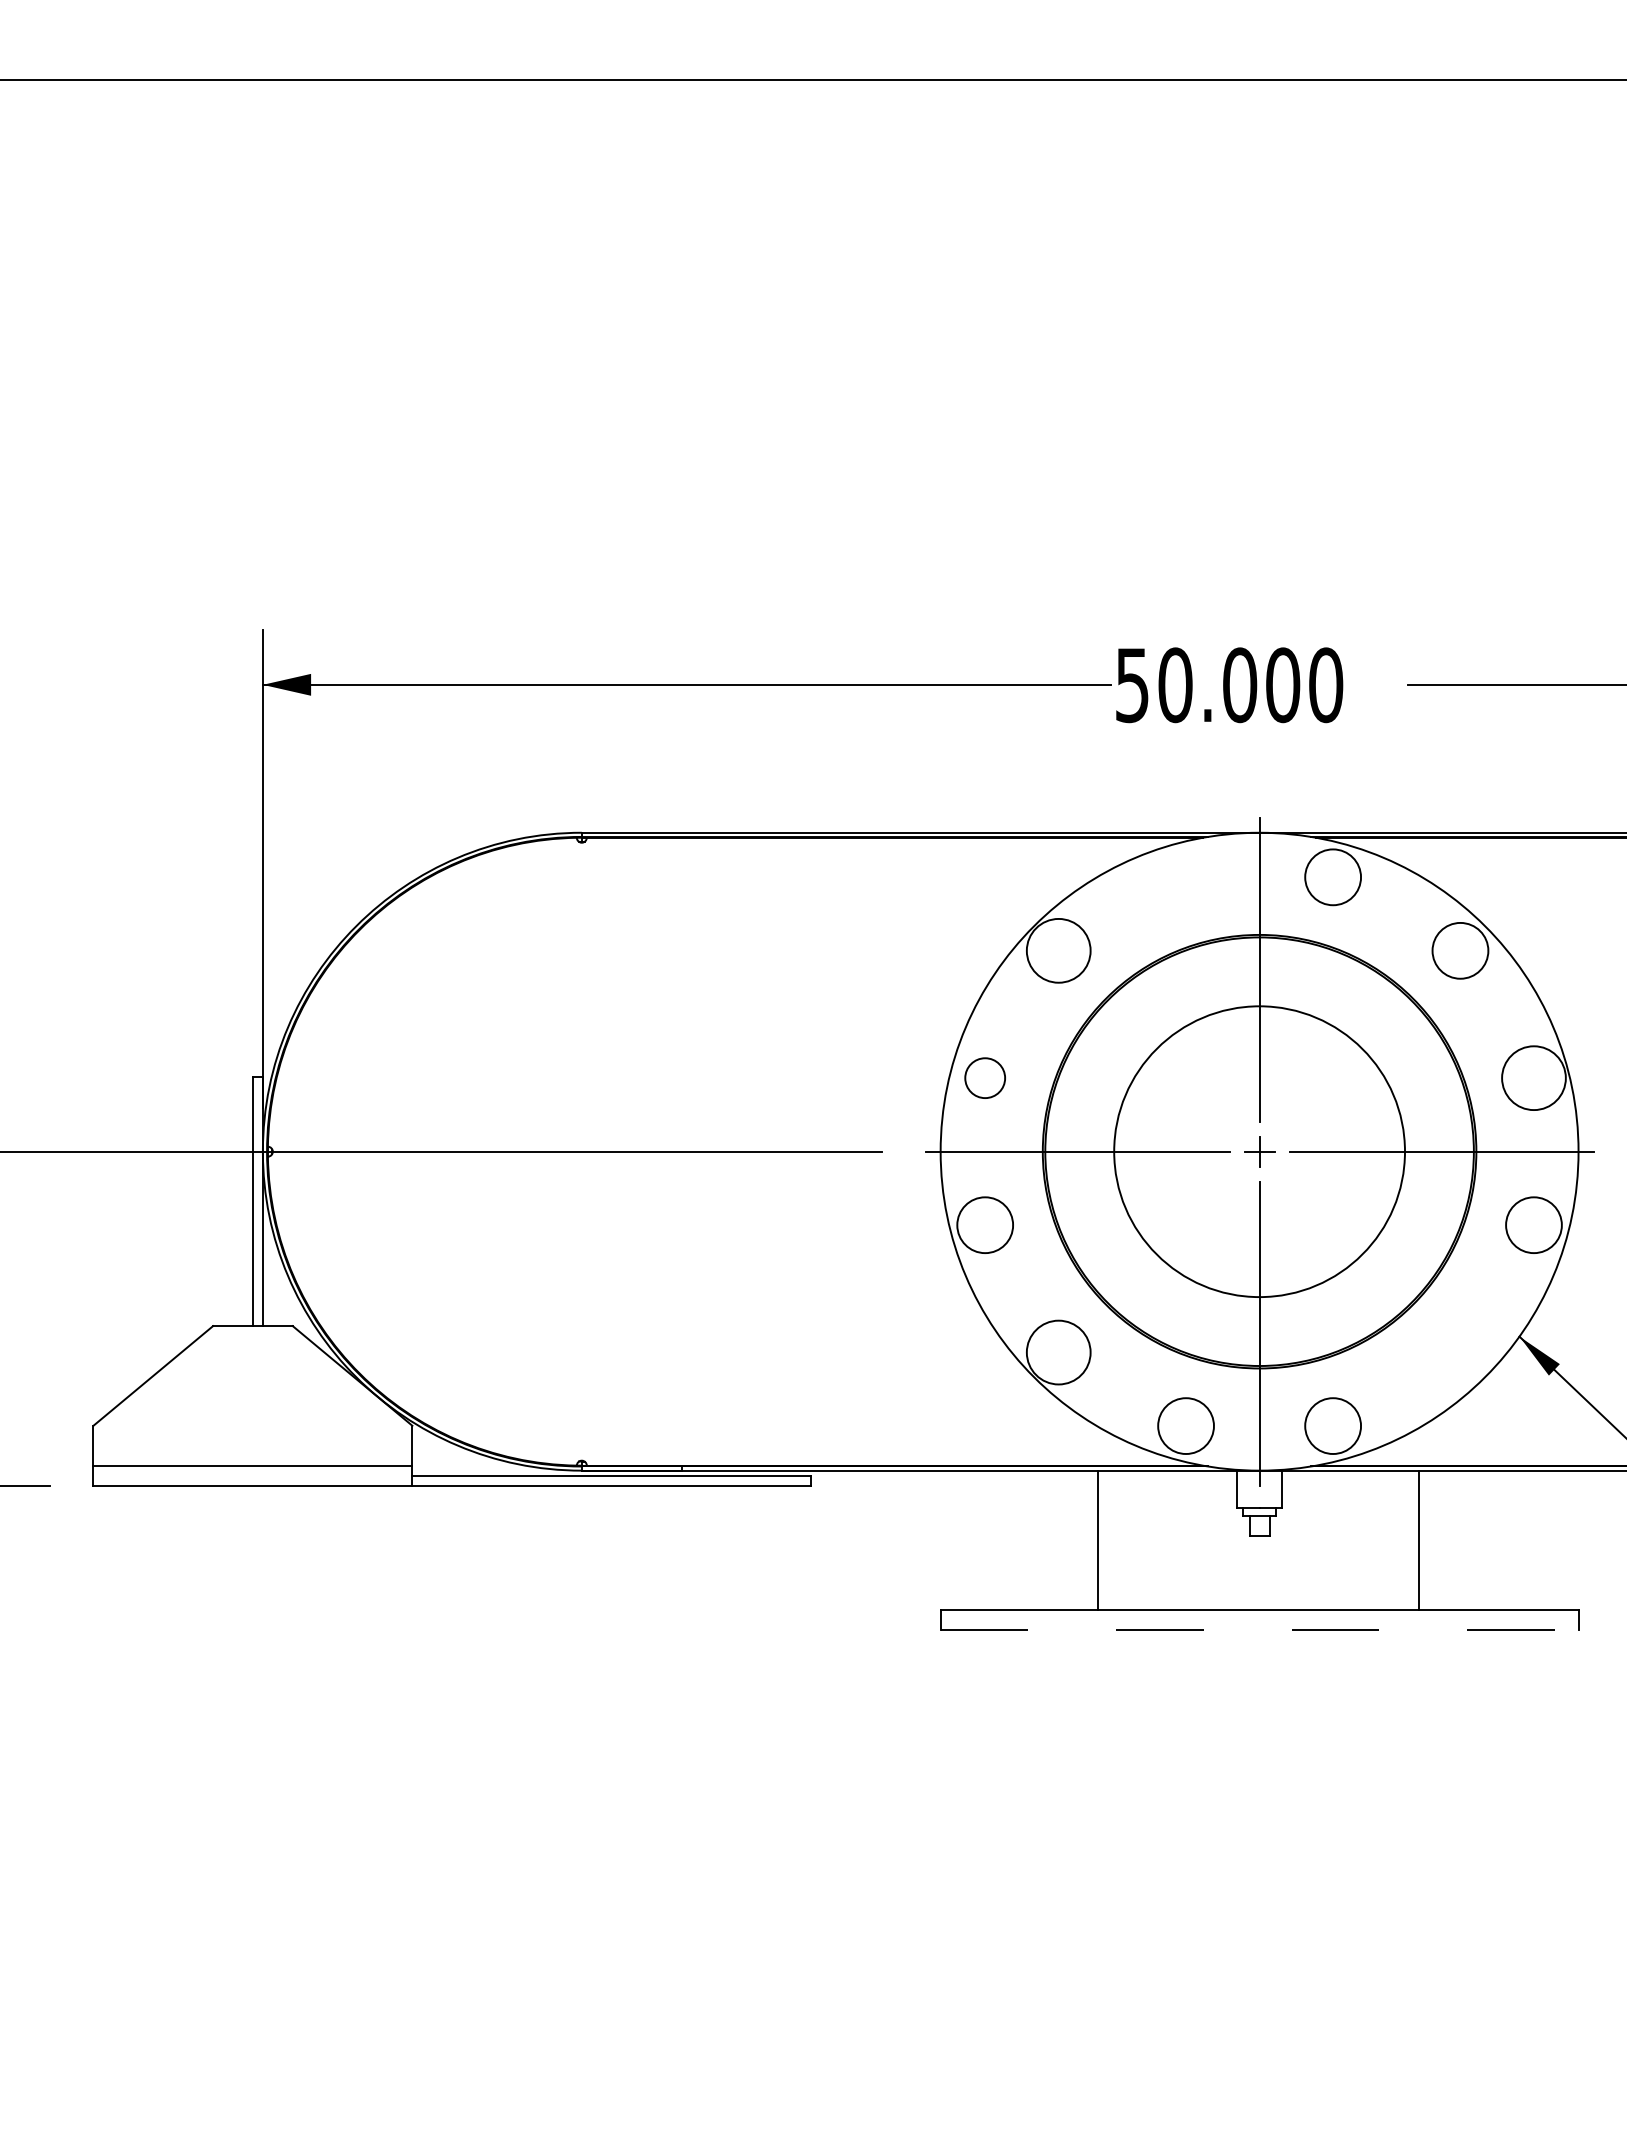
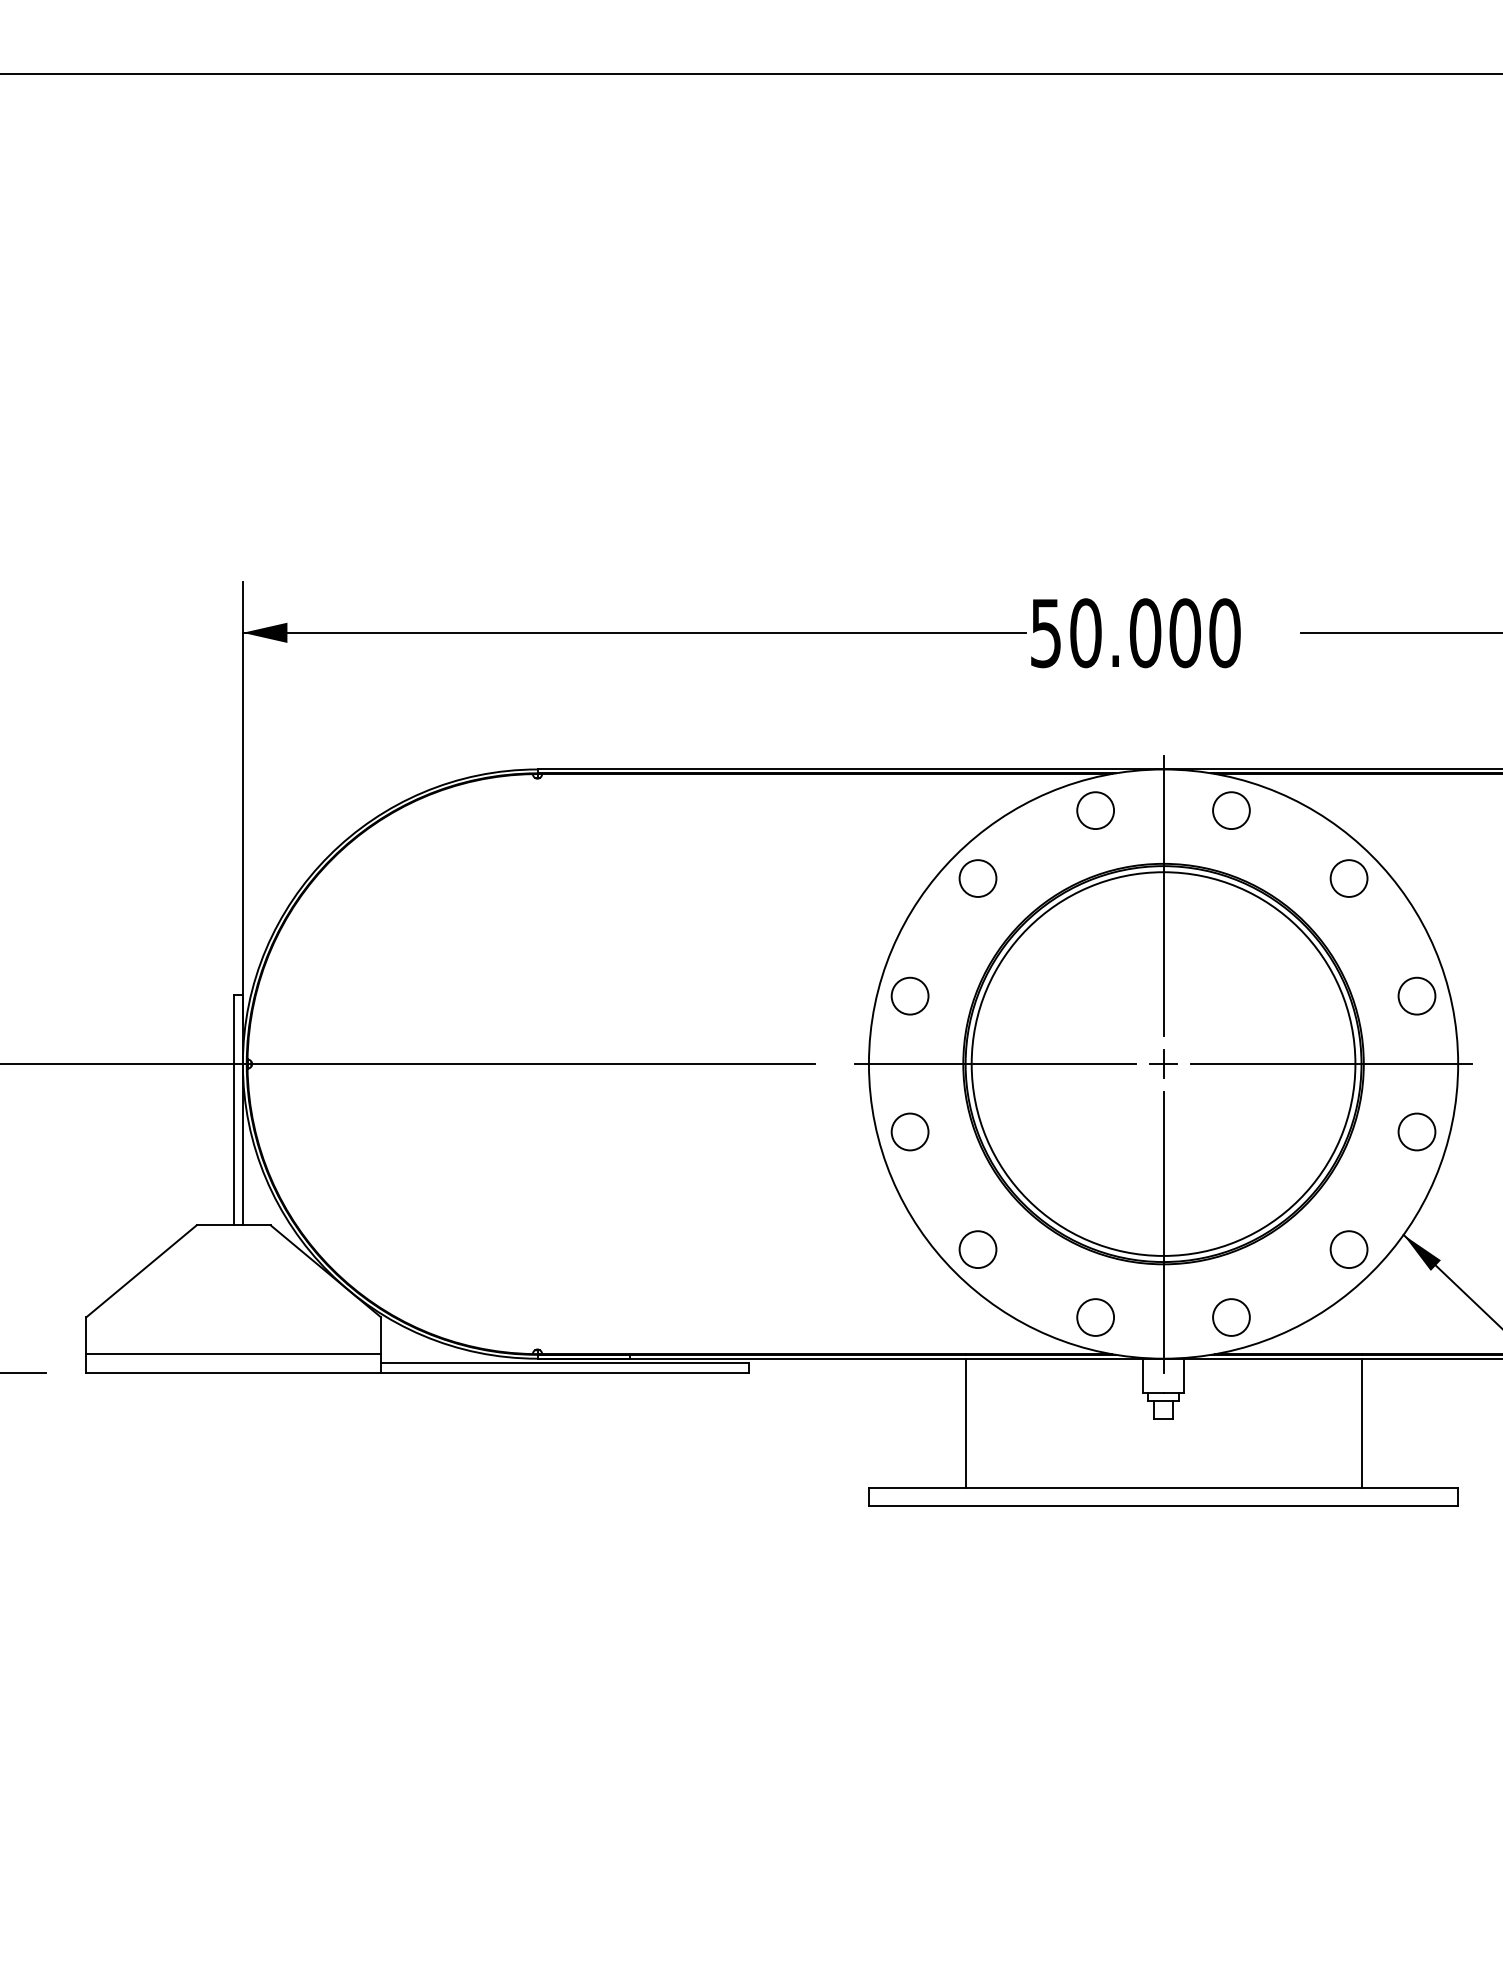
circle: (1185, 877) -> (1095, 810), added
circle: (1333, 877) -> (1231, 810), size x0.71
circle: (1058, 950) -> (977, 878), size x0.62
circle: (1460, 950) -> (1349, 878), size x0.71
circle: (1533, 1078) -> (1416, 996), size x0.62
circle: (1259, 1151) -> (1163, 1063), size x1.43
circle: (985, 1225) -> (910, 1132), size x0.71
circle: (1533, 1225) -> (1416, 1132), size x0.71
circle: (1058, 1352) -> (977, 1249), size x0.62
circle: (1460, 1352) -> (1349, 1249), added
circle: (1186, 1426) -> (1096, 1317), size x0.71
circle: (1333, 1426) -> (1231, 1317), size x0.71
line: (1098, 1540) -> (965, 1423), moved
line: (1418, 1540) -> (1361, 1423), moved
line: (1259, 1630) -> (1163, 1506), dashed -> solid

